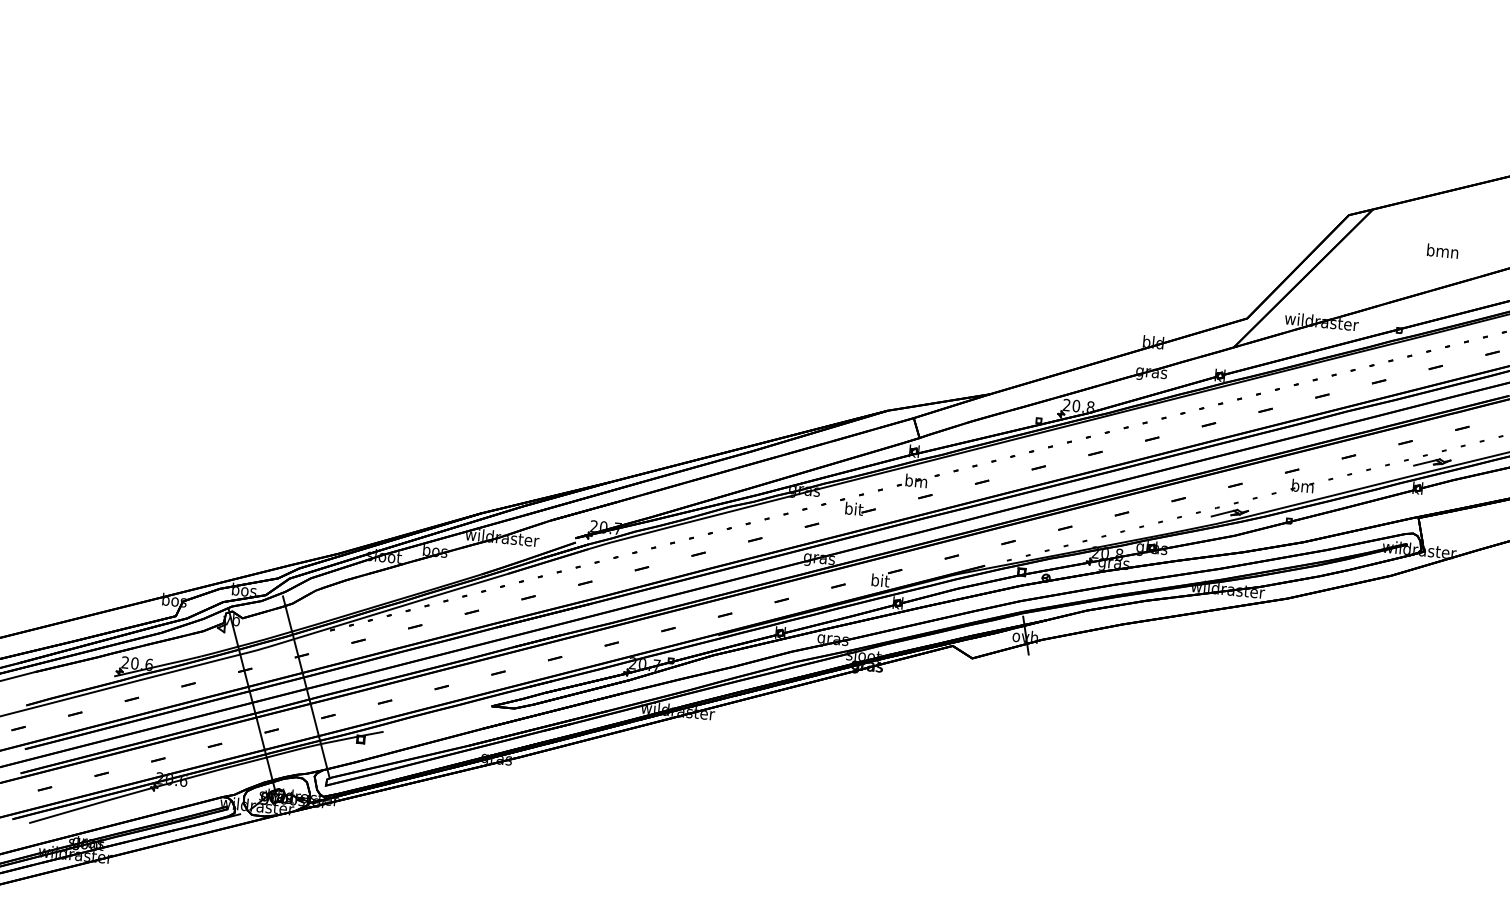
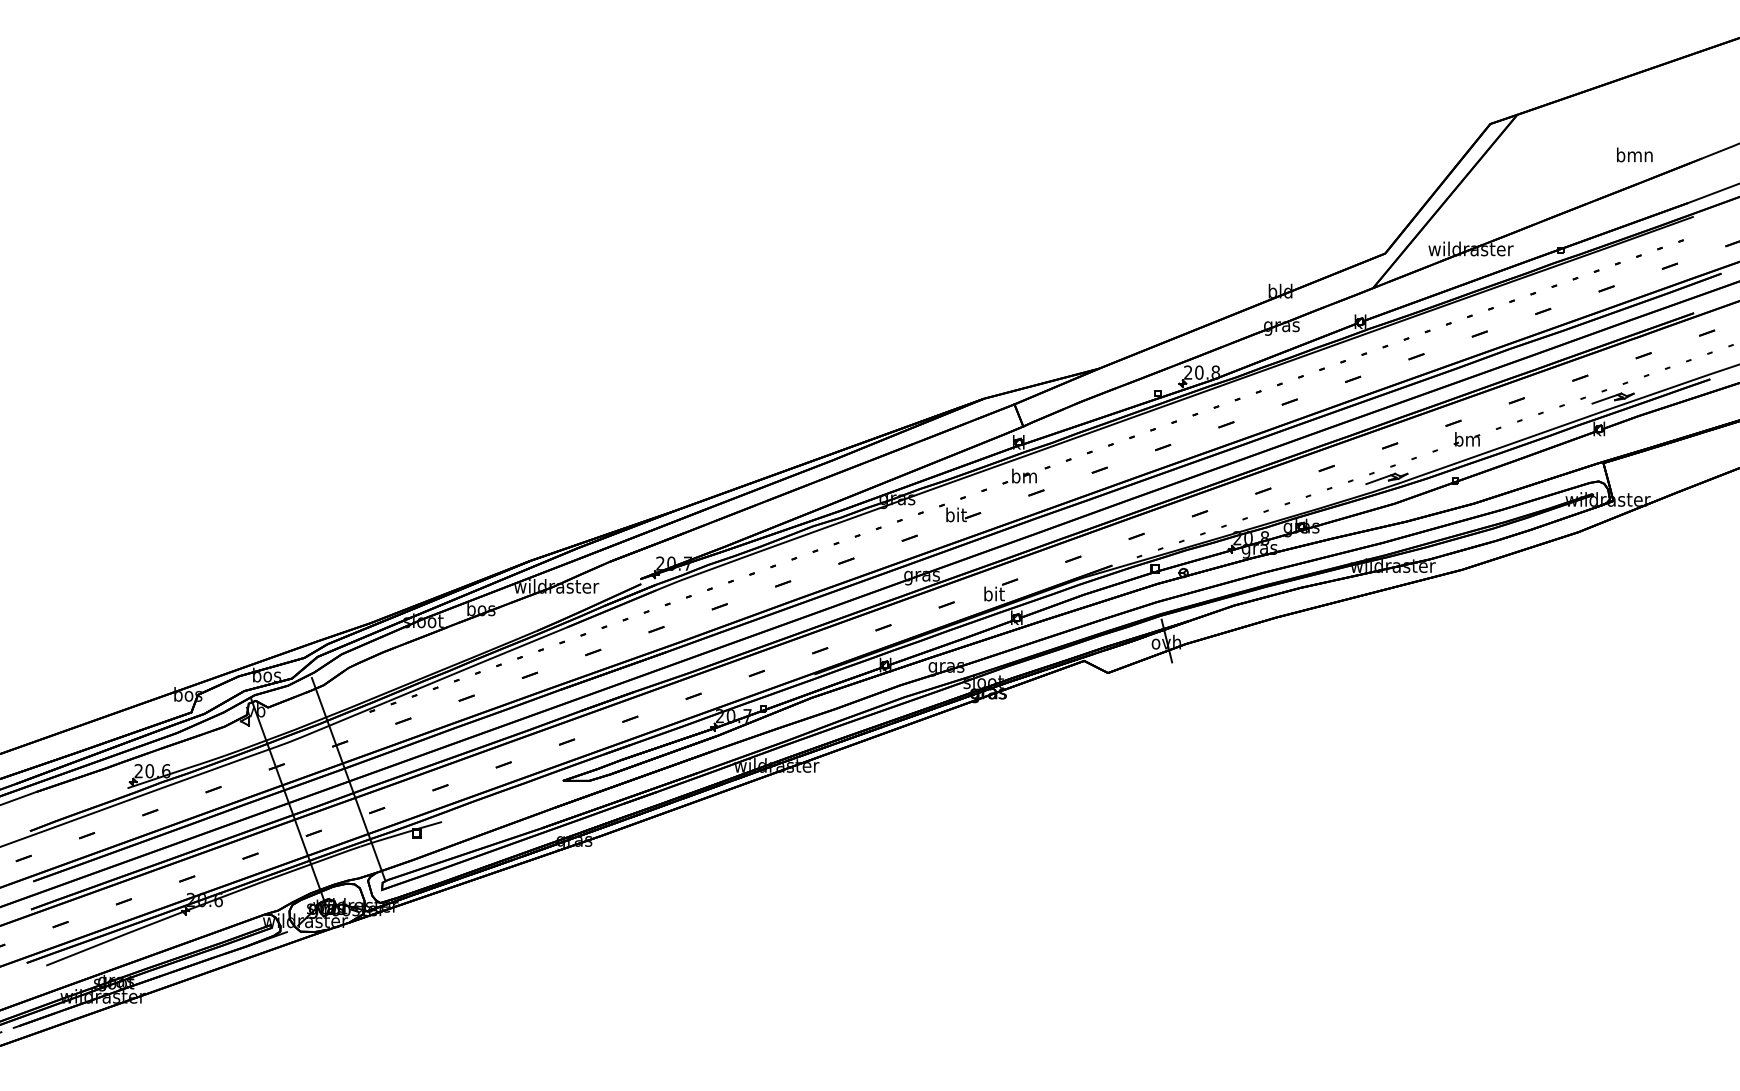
text: (1442, 250) -> (1634, 154), moved

